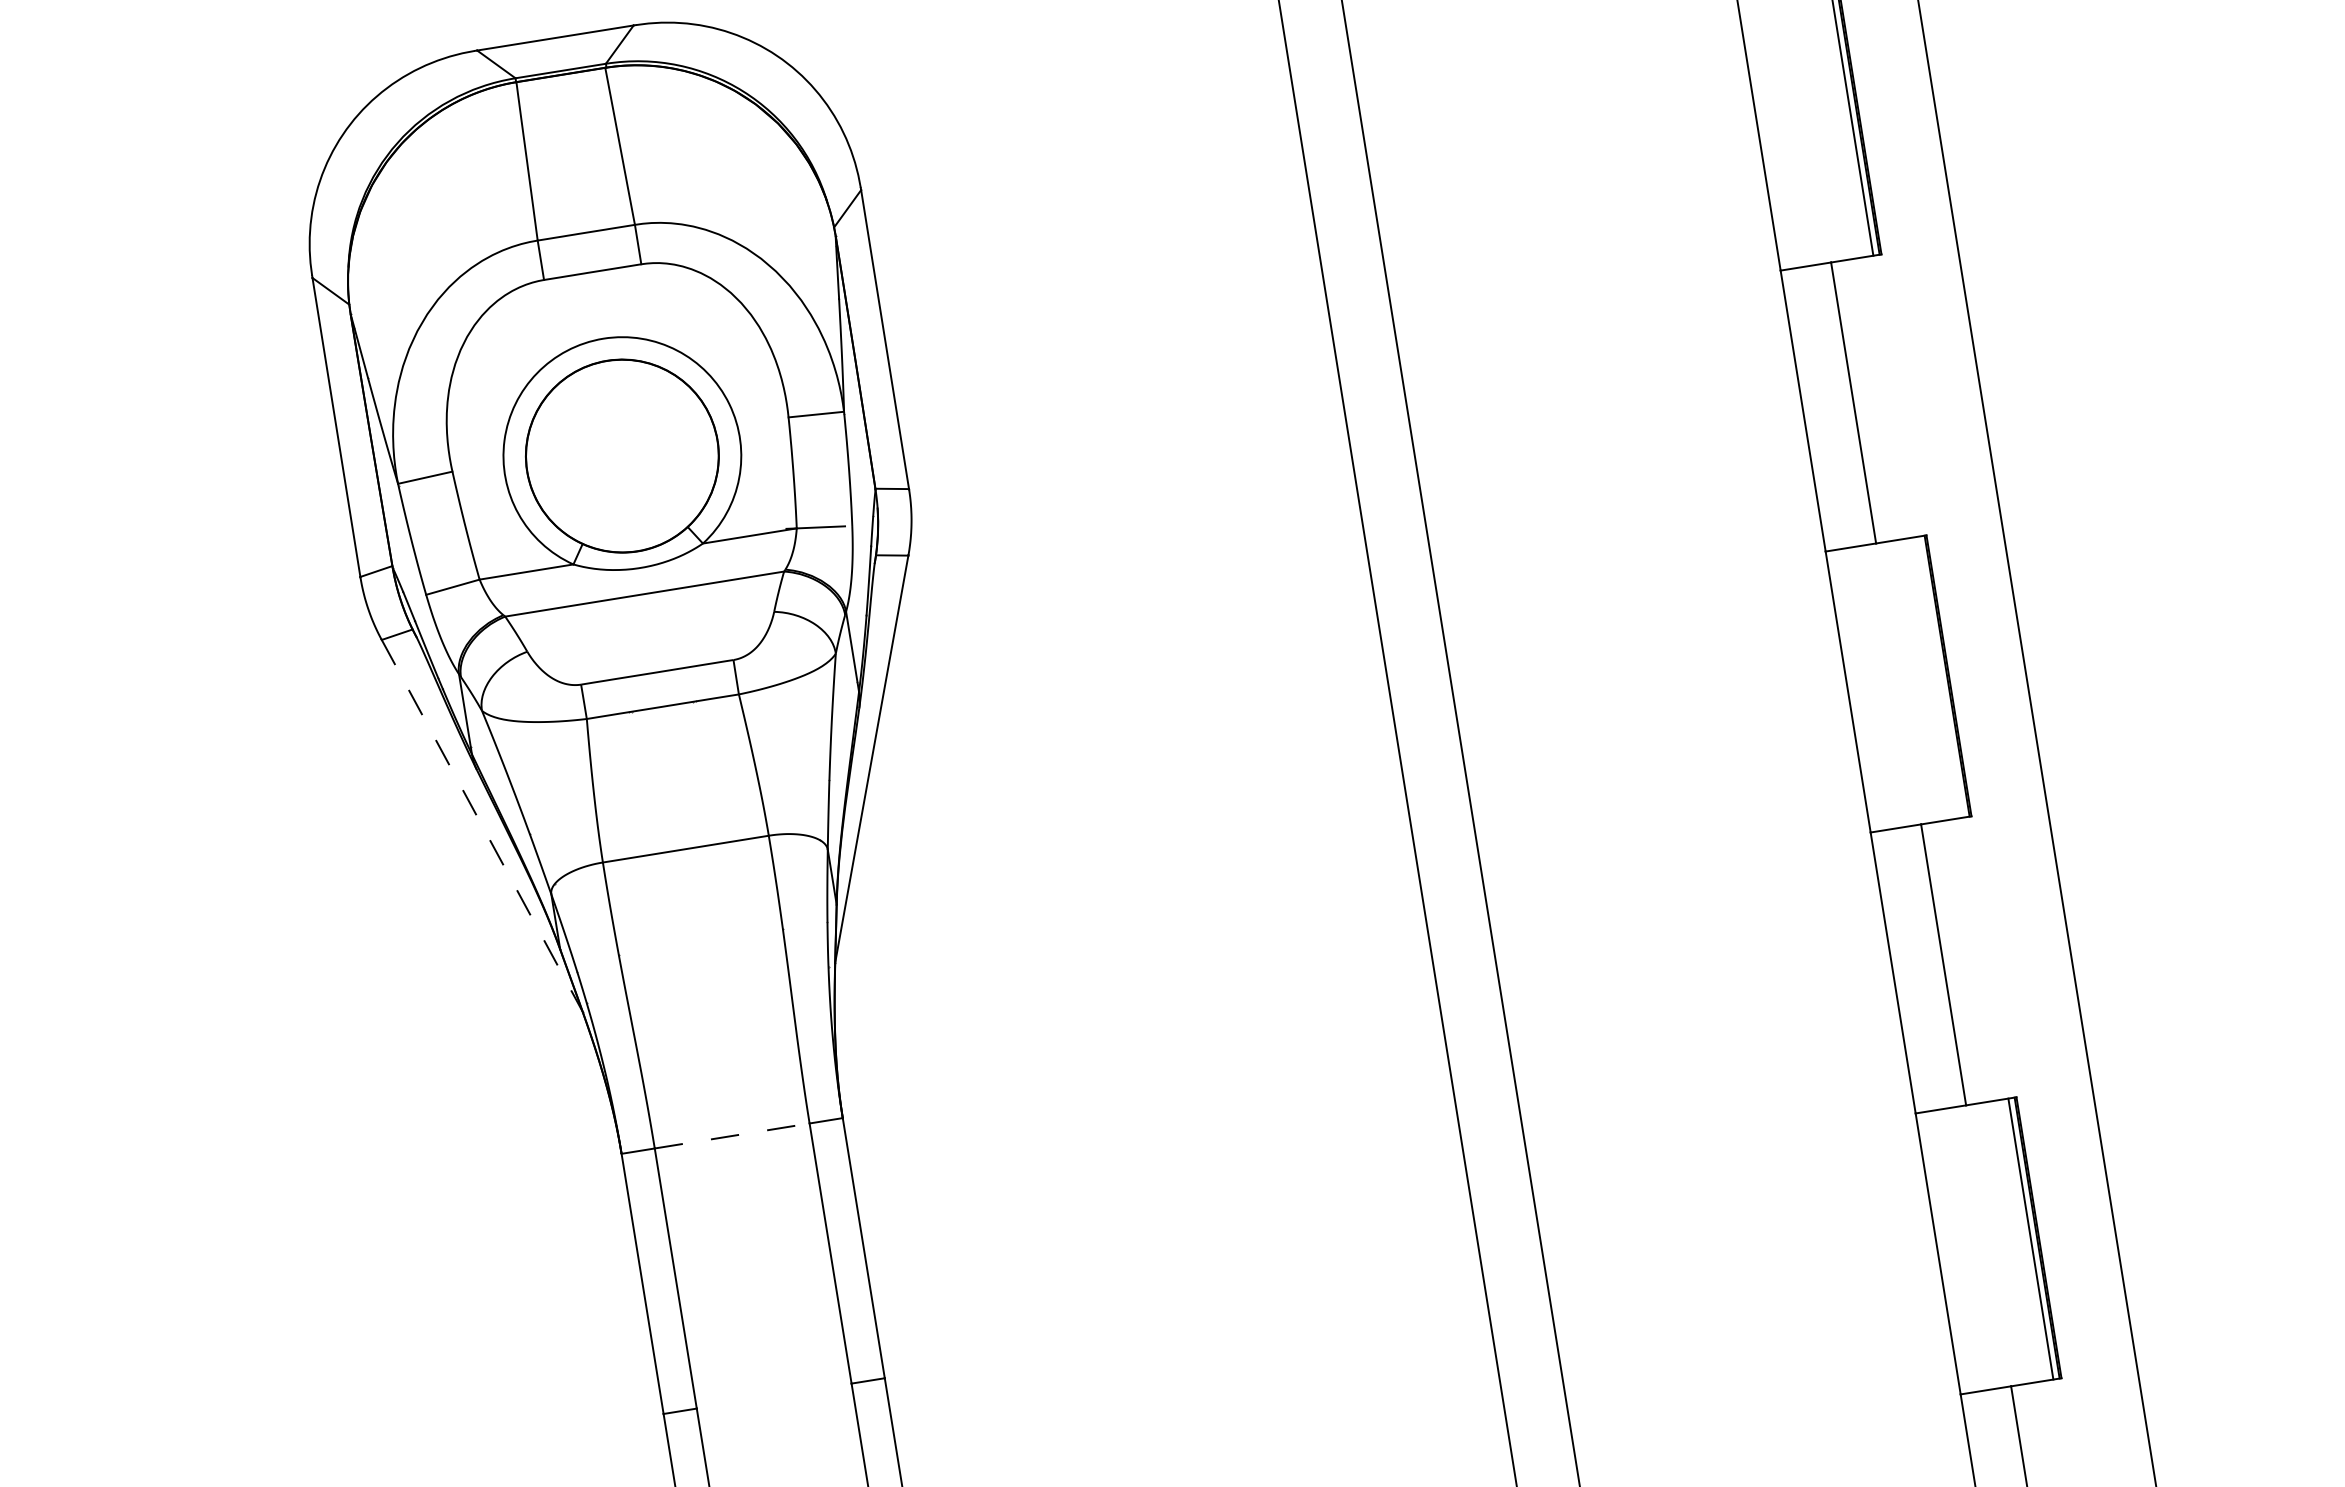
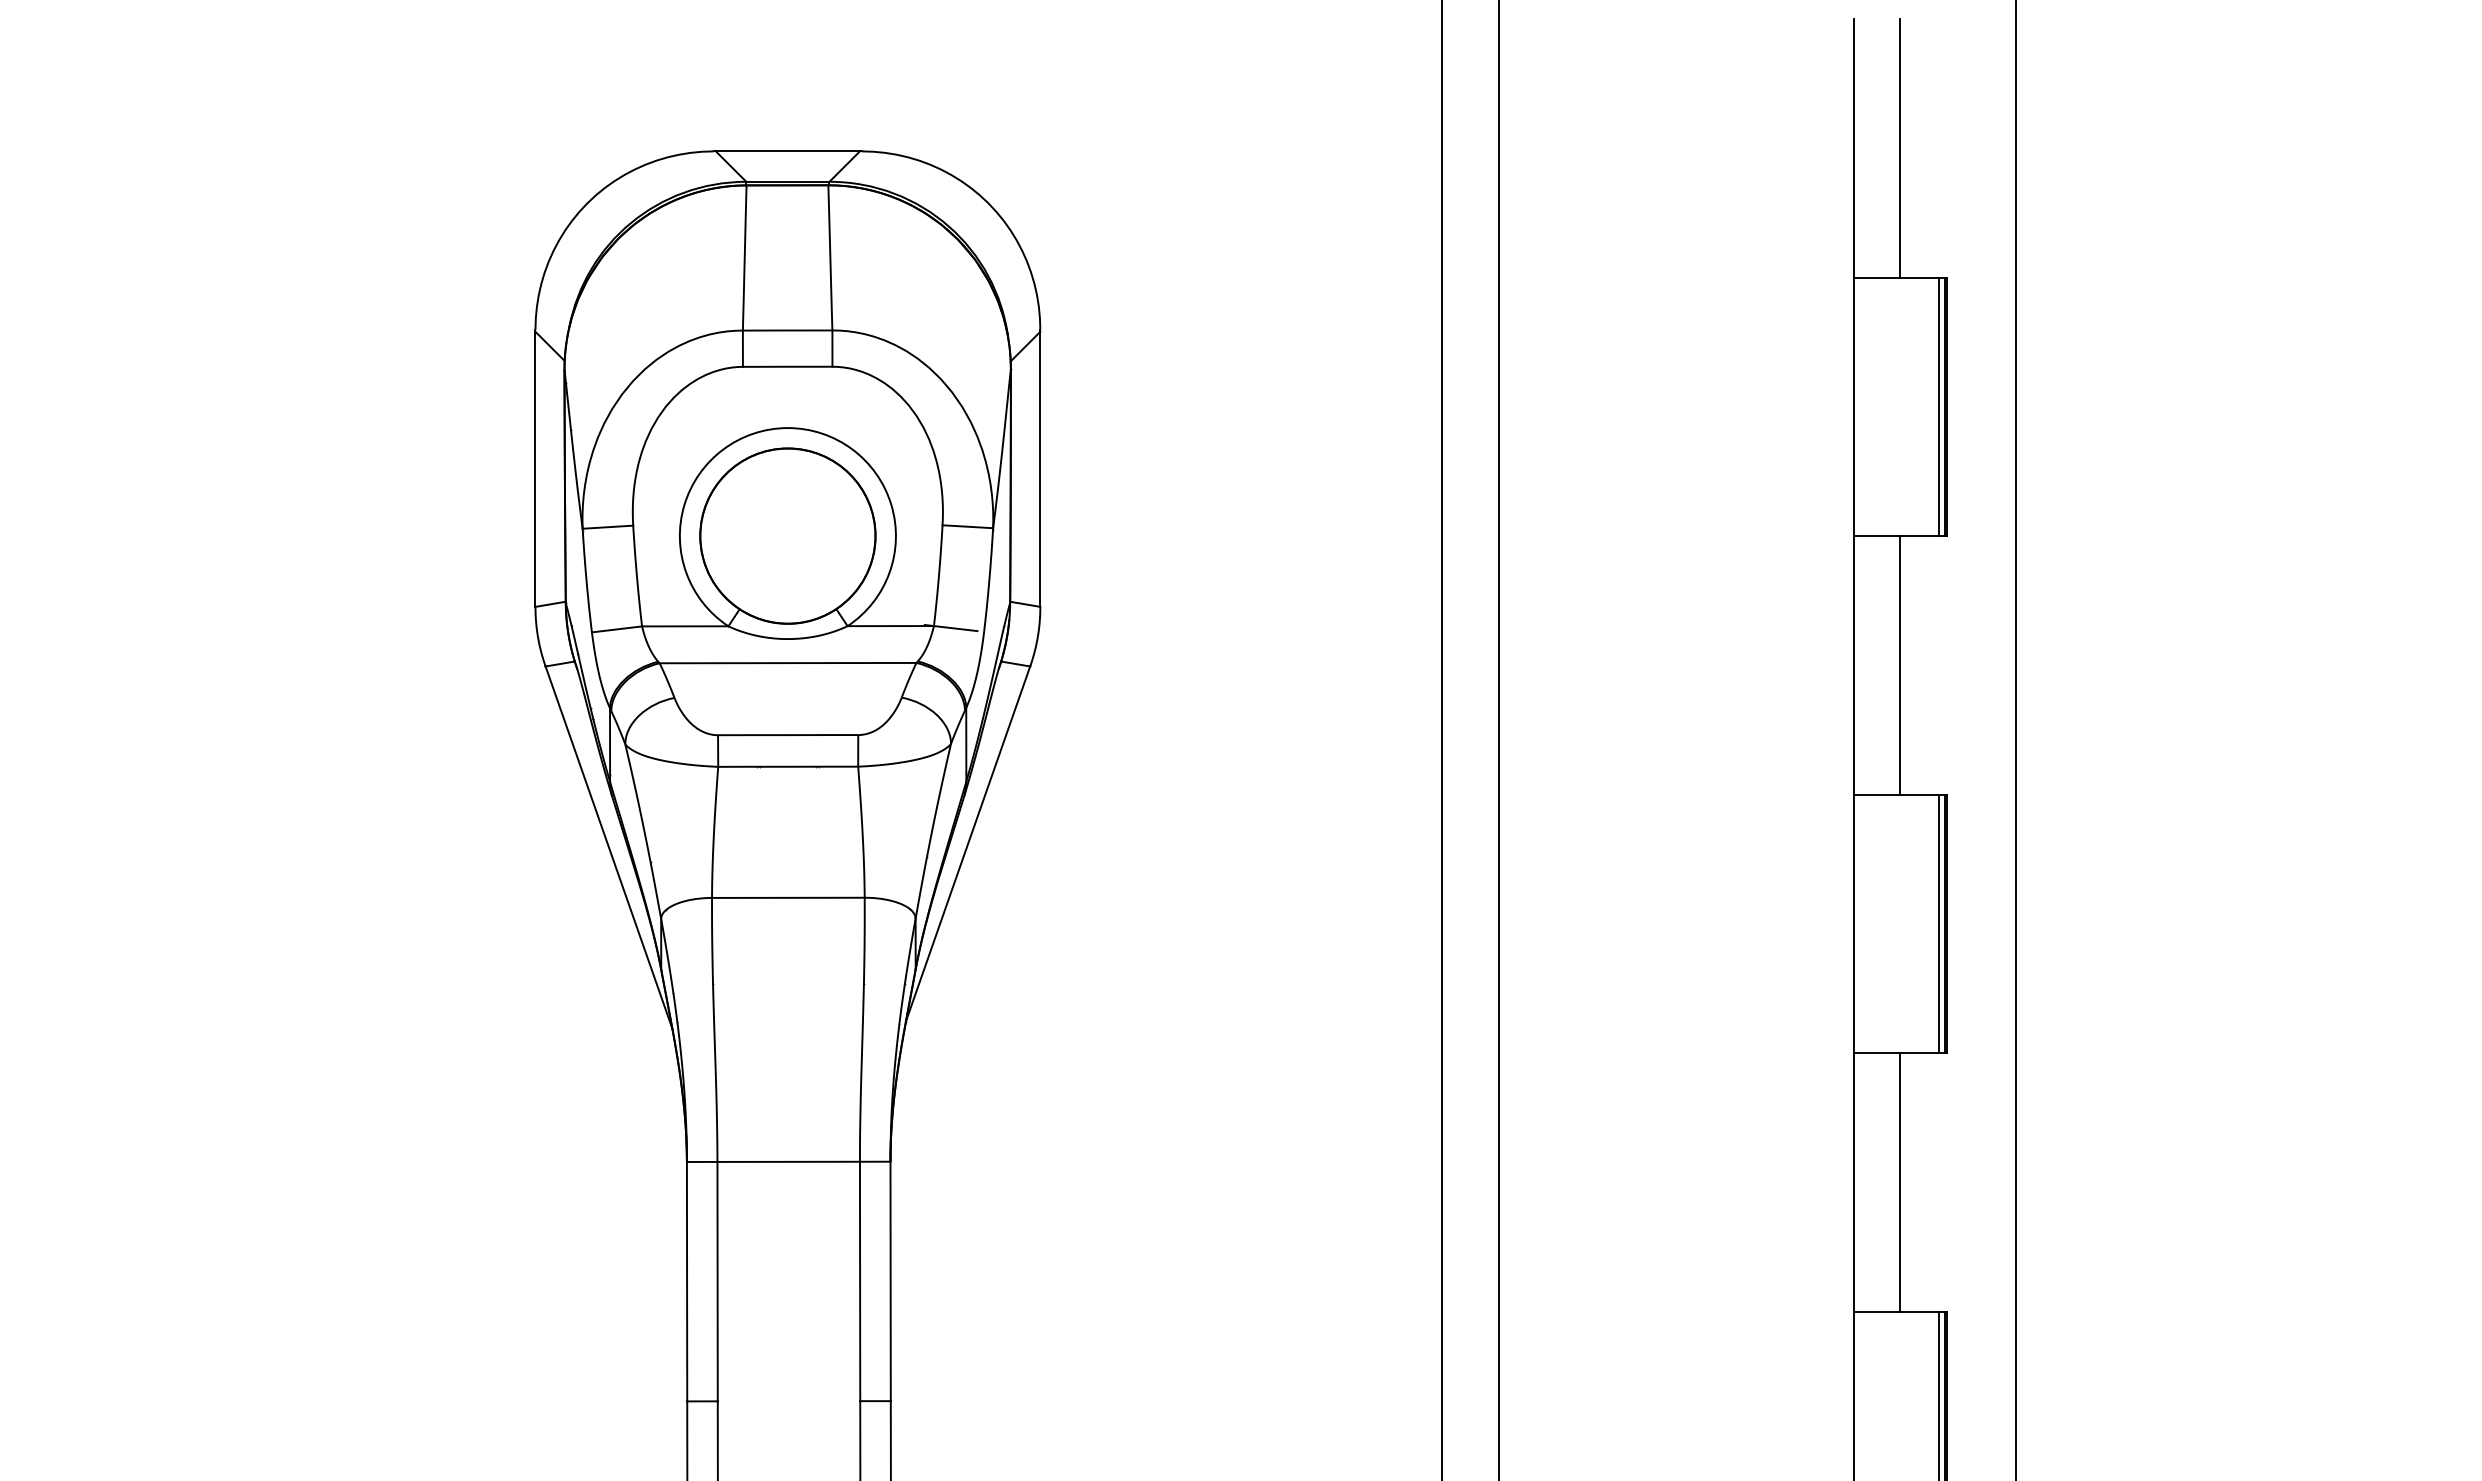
line: (1941, 676) -> (1939, 923), added
line: (481, 825) -> (608, 847), dashed -> solid
line: (732, 1135) -> (789, 1161), dashed -> solid

